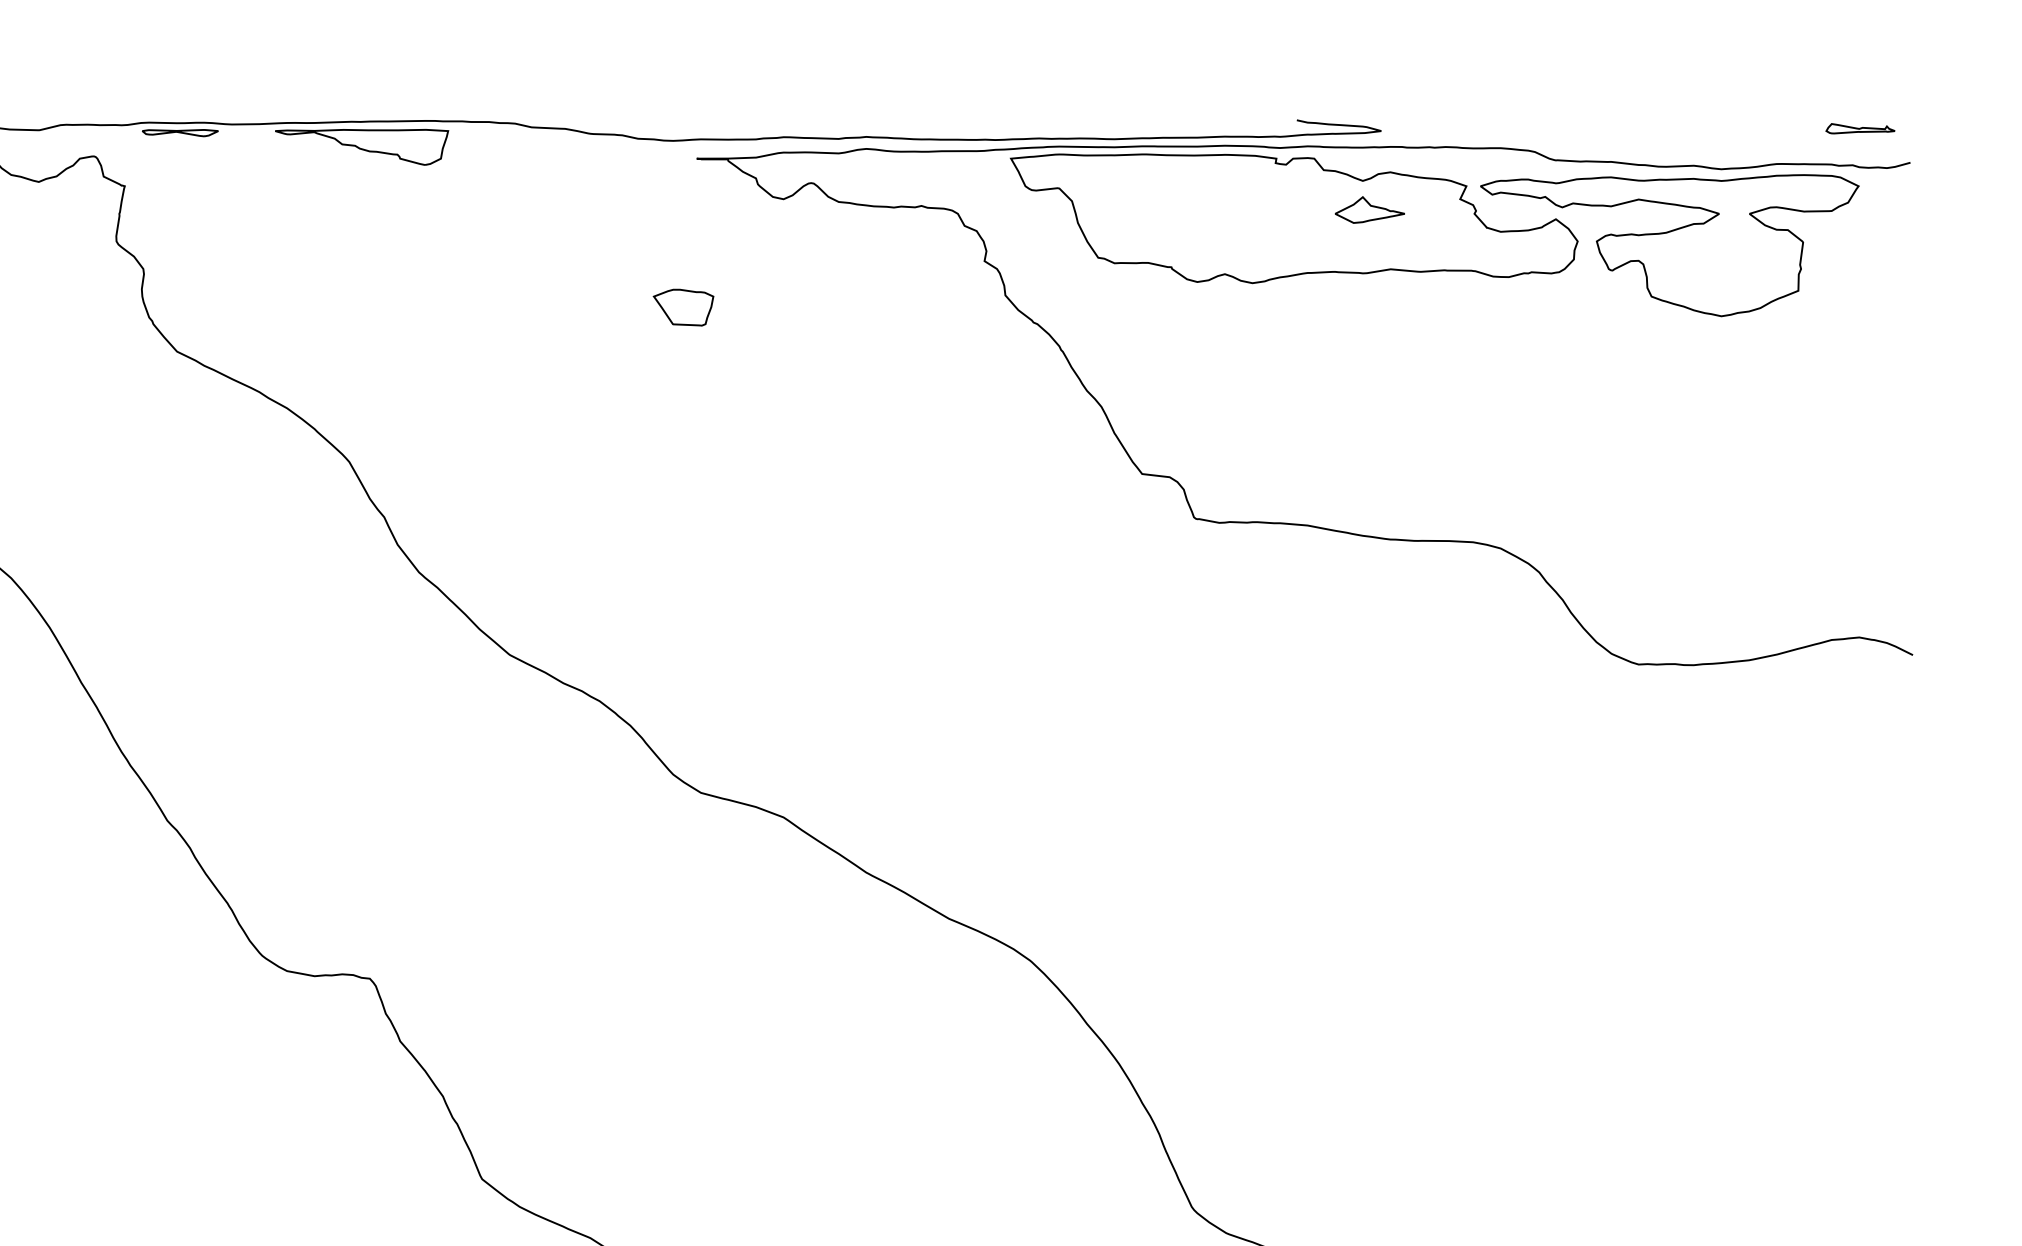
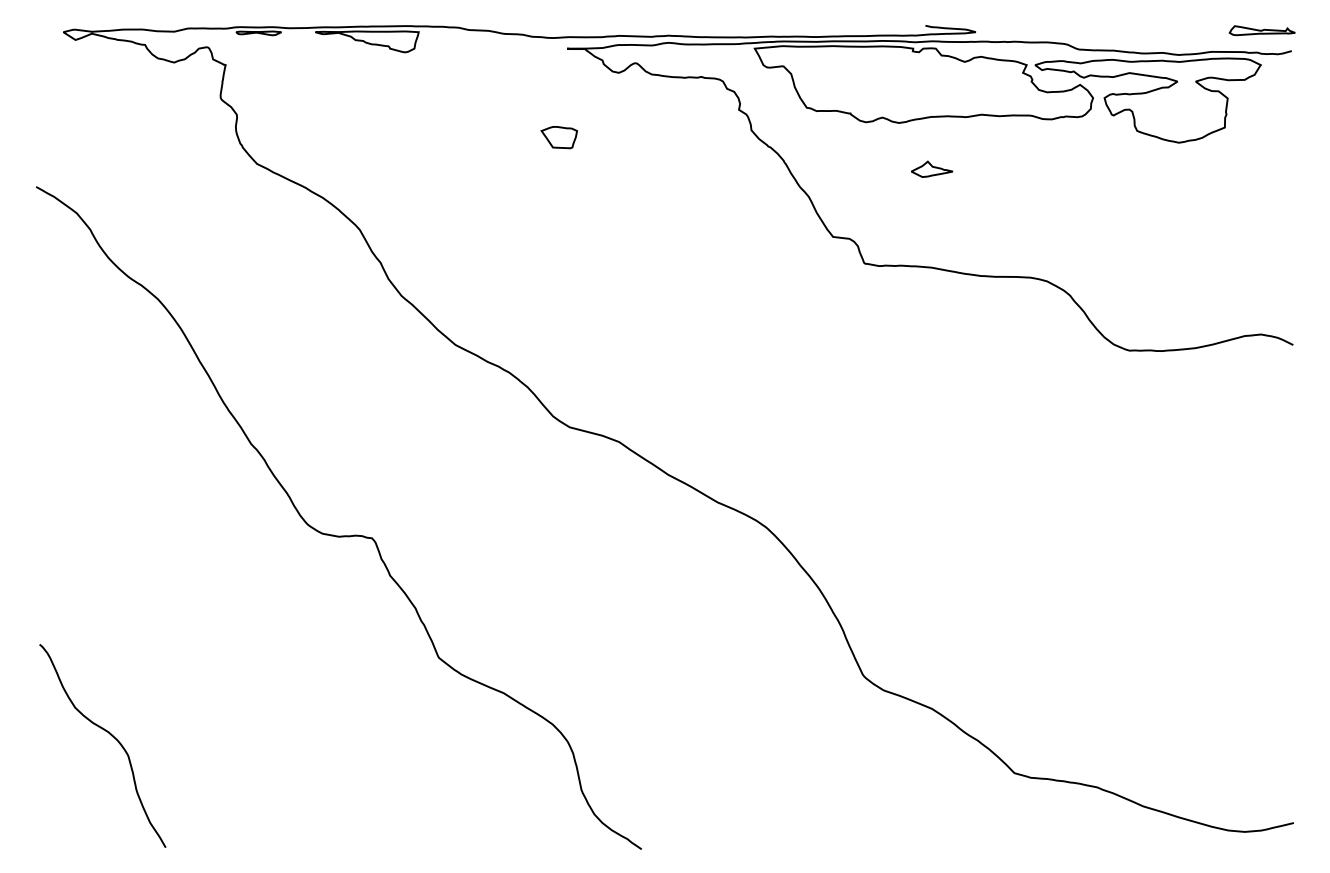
part: (1859, 128) -> (1261, 30), size x1.6
part: (1370, 208) -> (932, 168), moved

